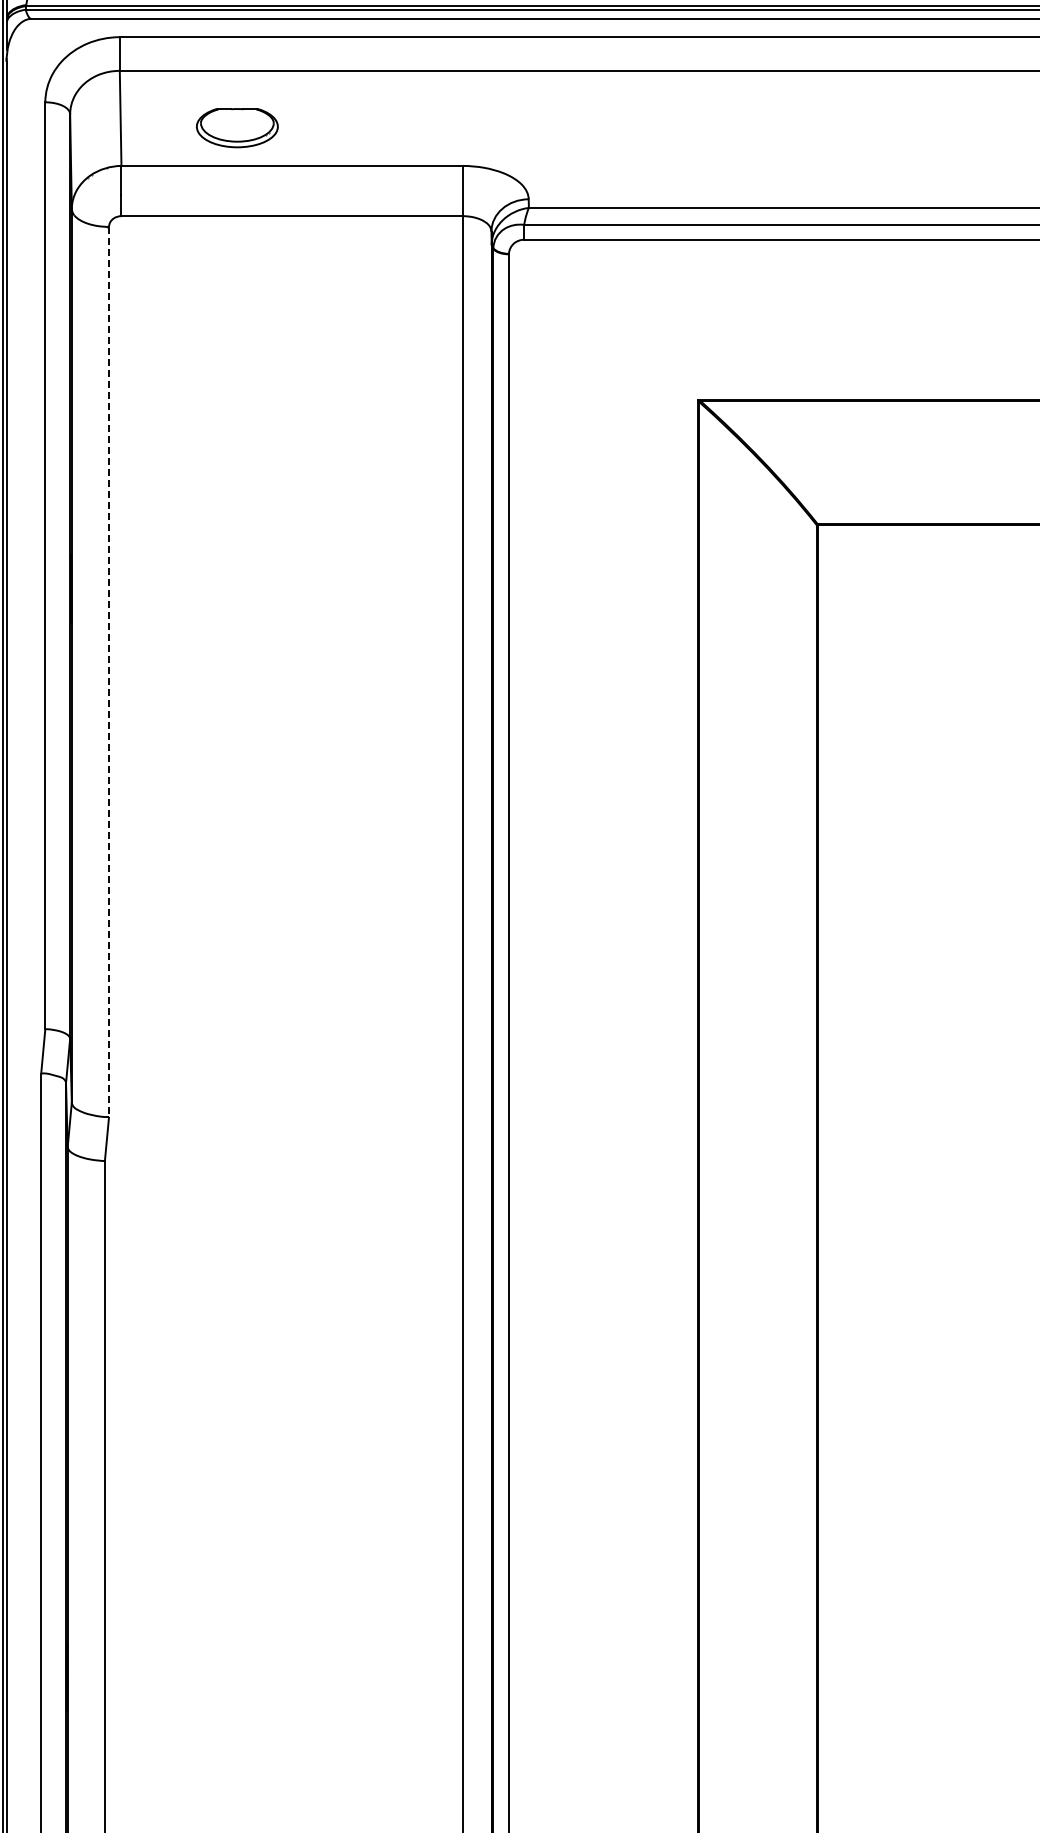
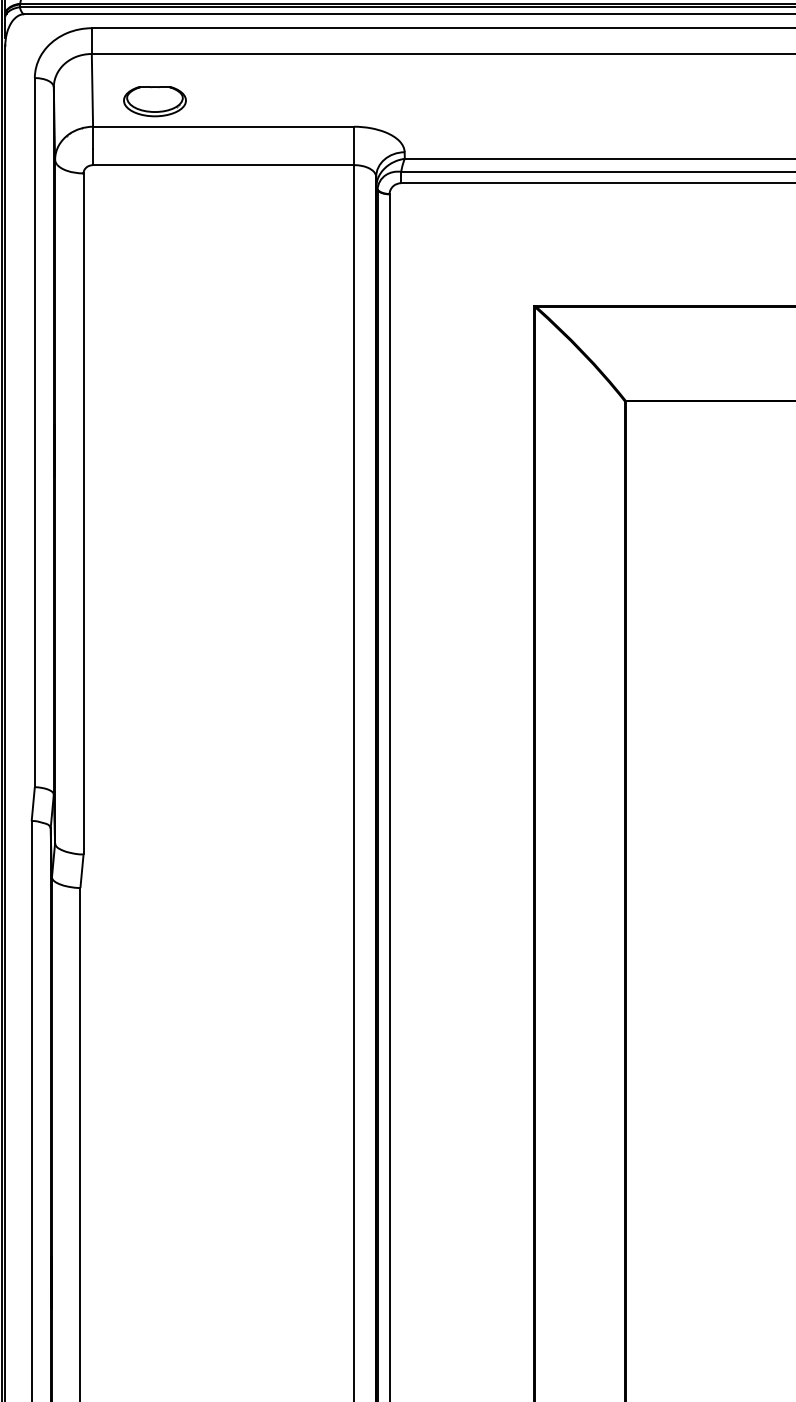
part: (237, 128) -> (155, 101), moved
line: (109, 672) -> (83, 514), dashed -> solid

